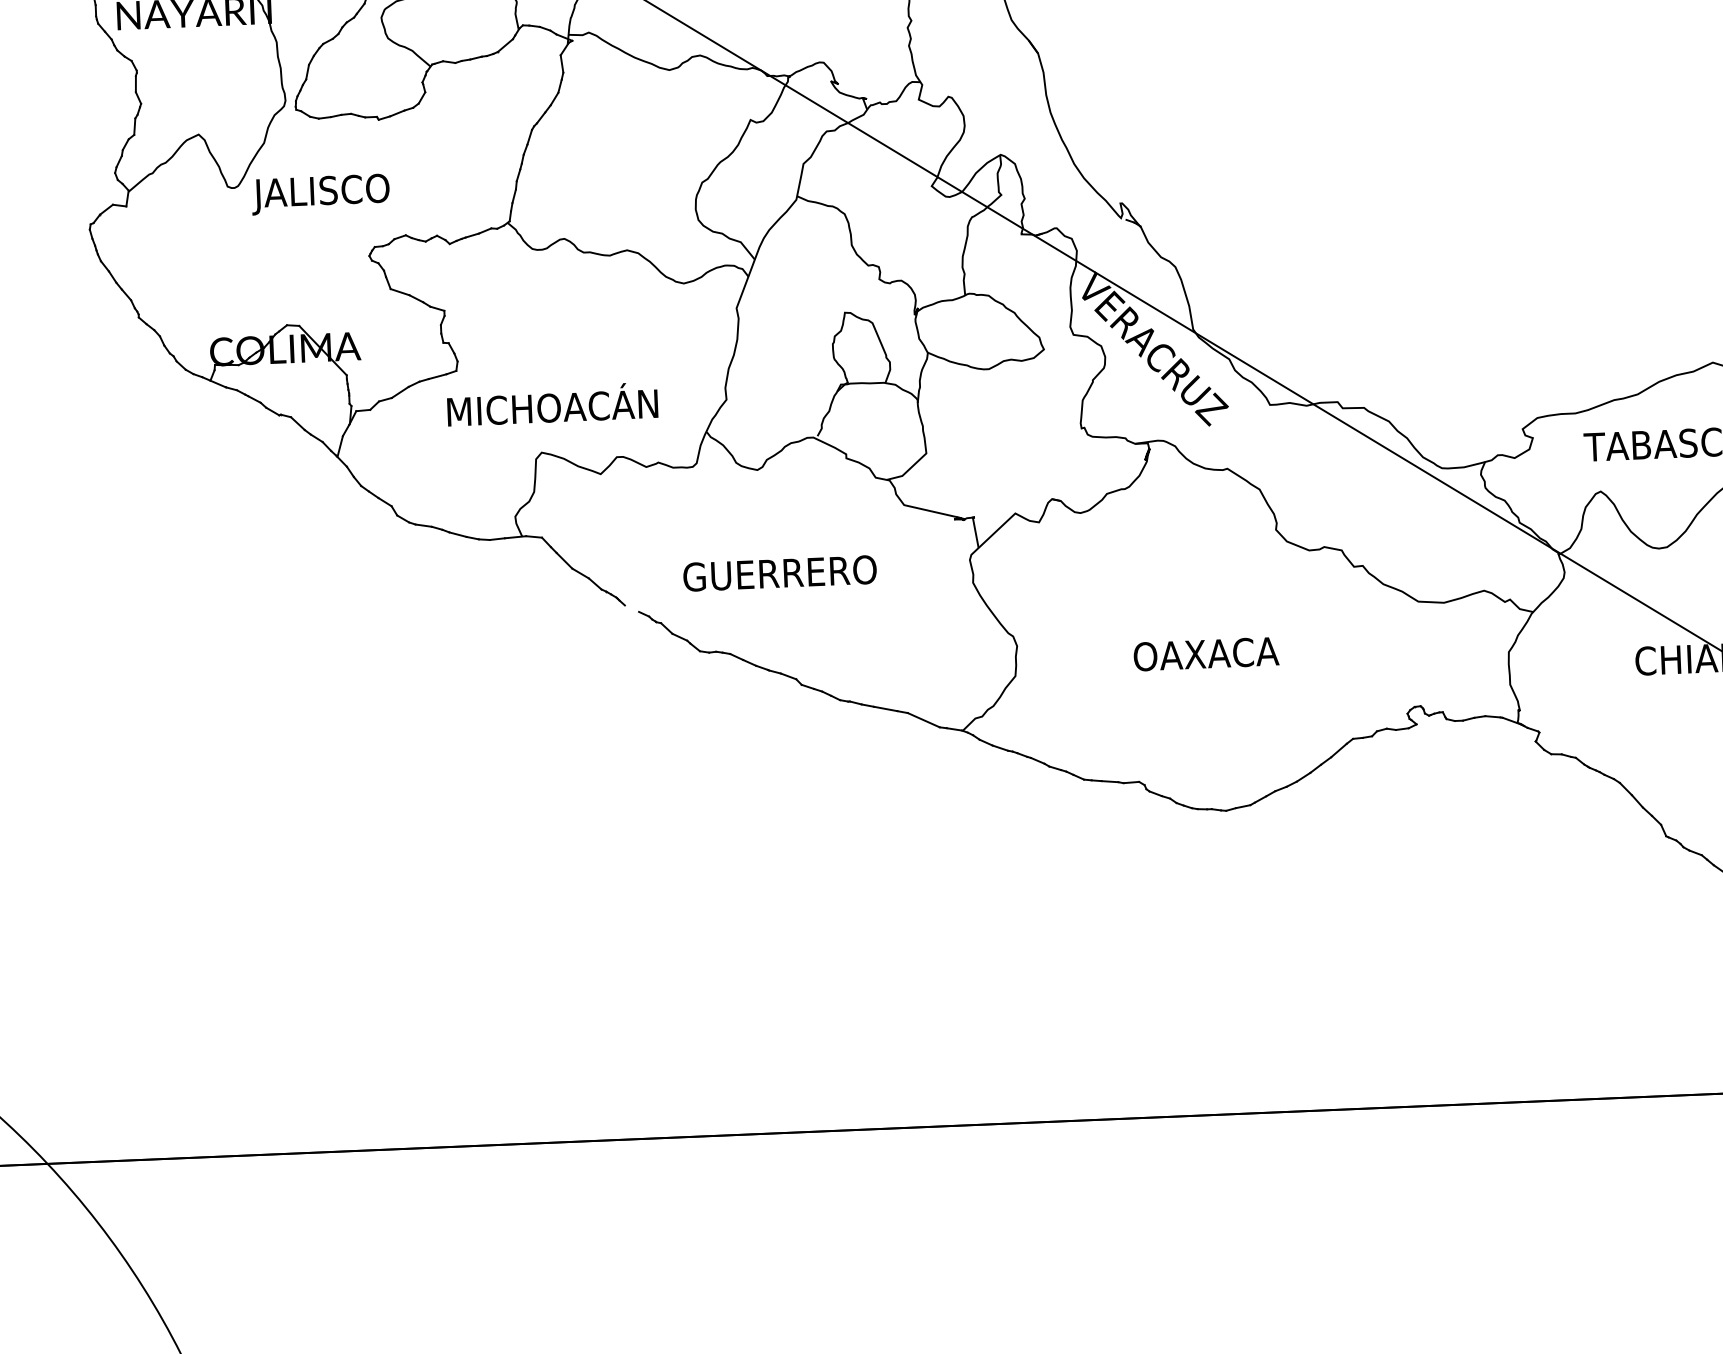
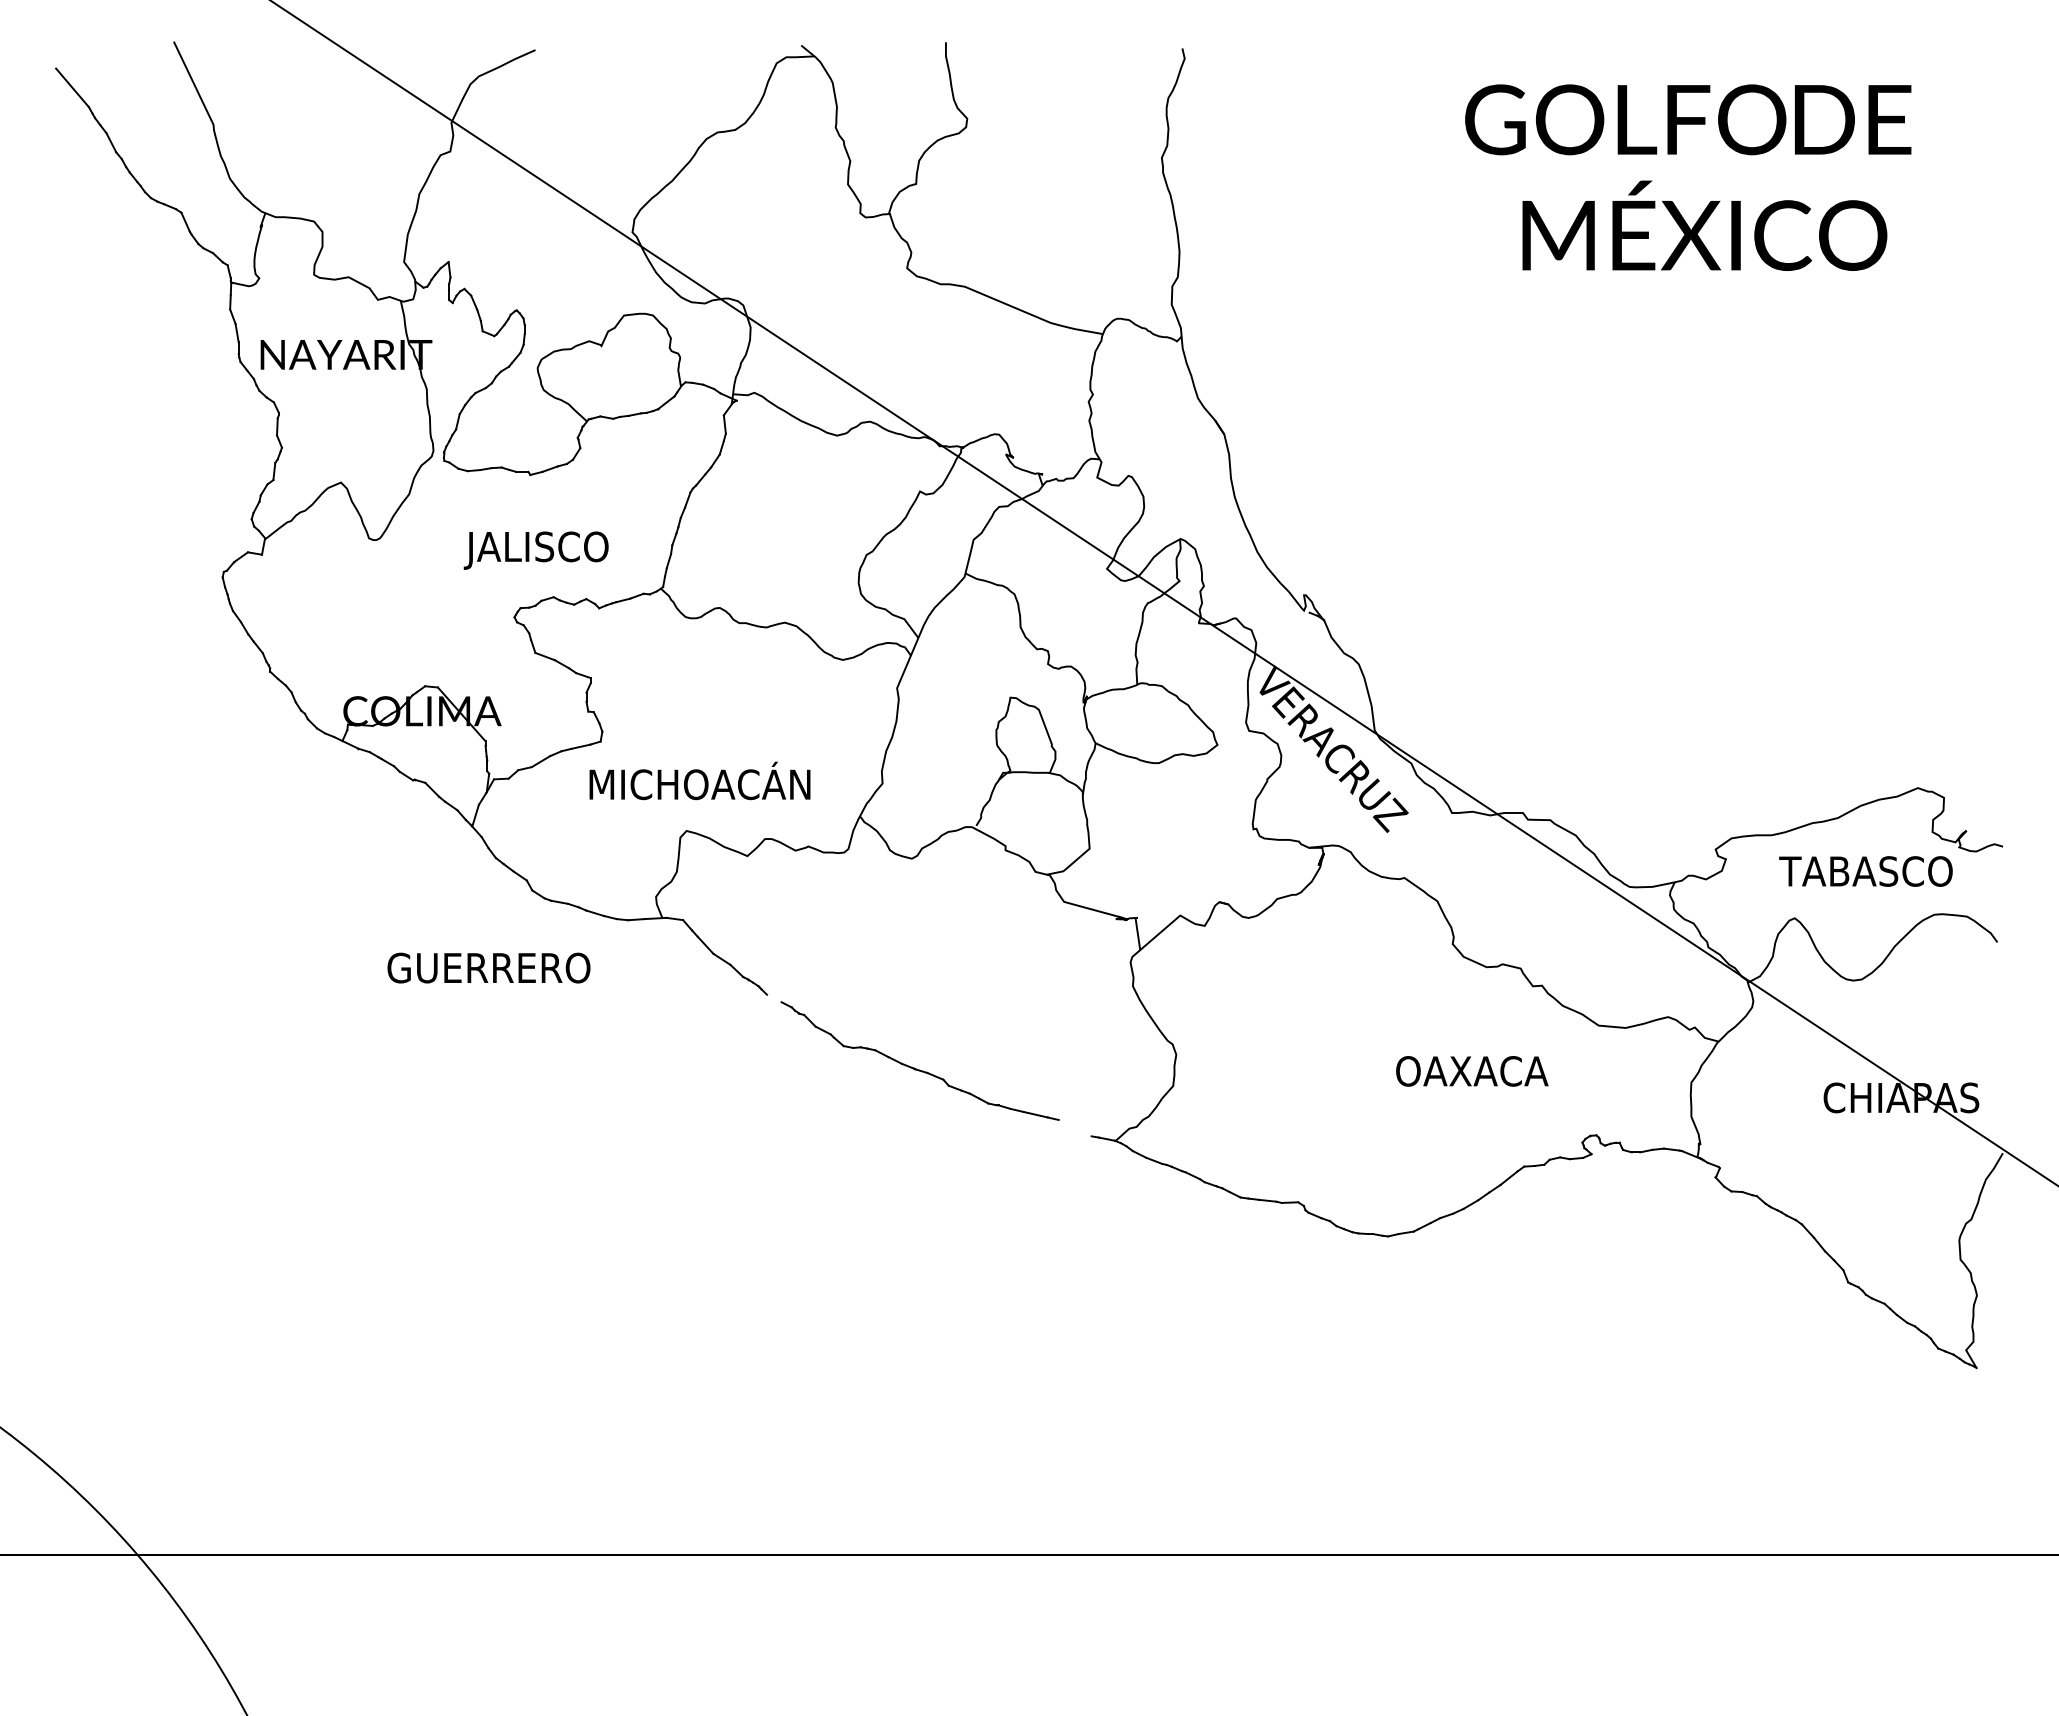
text: (320, 194) -> (535, 550), moved
text: (779, 572) -> (488, 967), moved
text: (1206, 654) -> (1472, 1071), moved
line: (923, 719) -> (1074, 1127), removed

